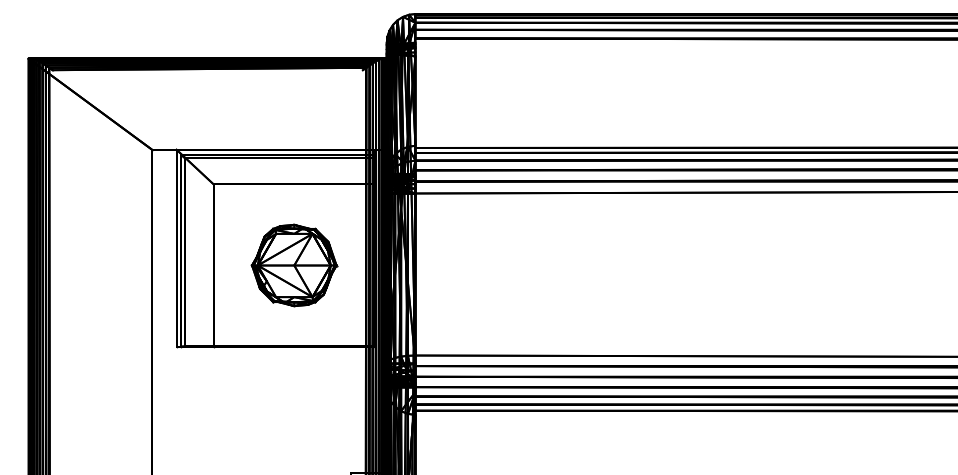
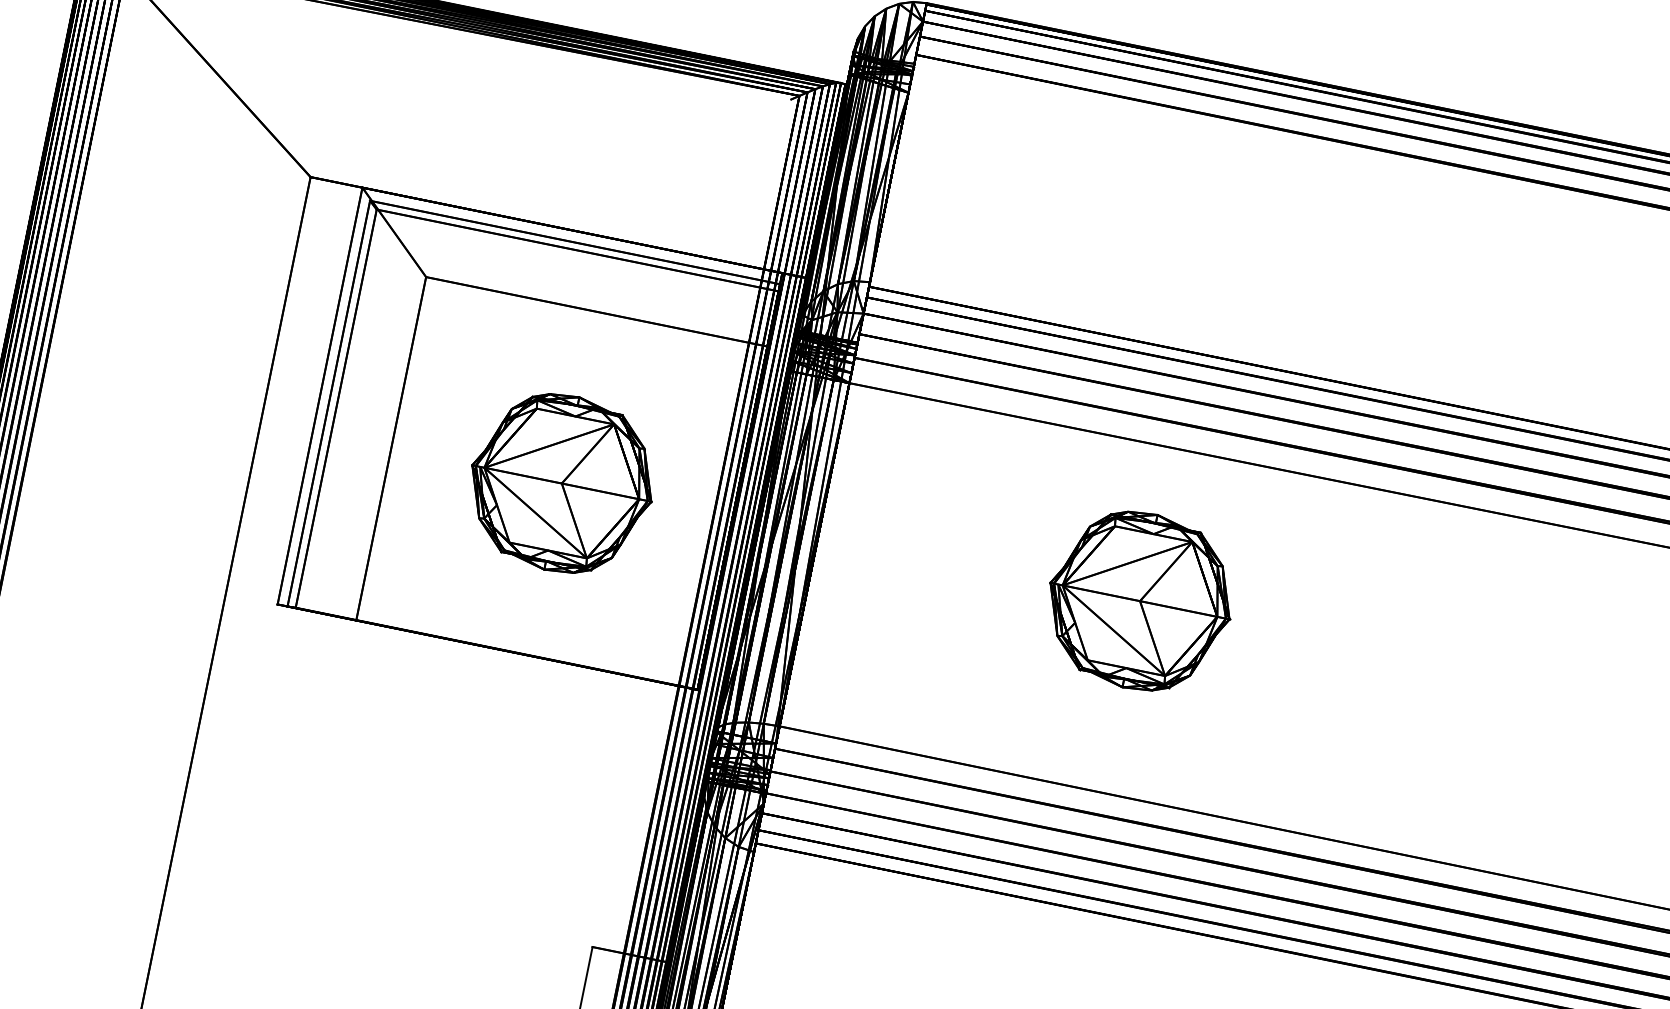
part: (567, 265) -> (1140, 601), added

